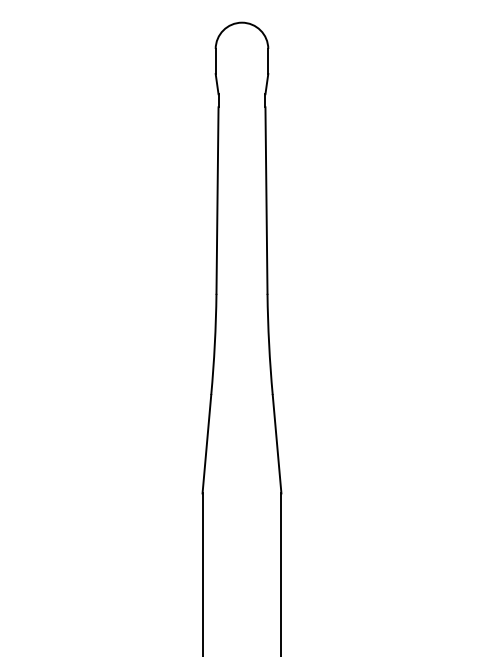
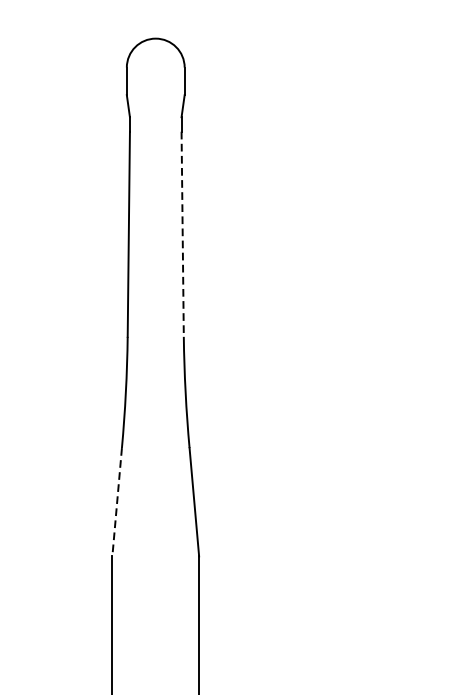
line: (266, 201) -> (182, 235), solid -> dashed
line: (206, 444) -> (116, 502), solid -> dashed

